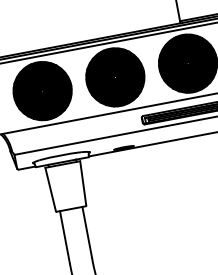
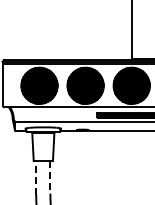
line: (87, 233) -> (50, 178), solid -> dashed
line: (65, 236) -> (36, 177), solid -> dashed

